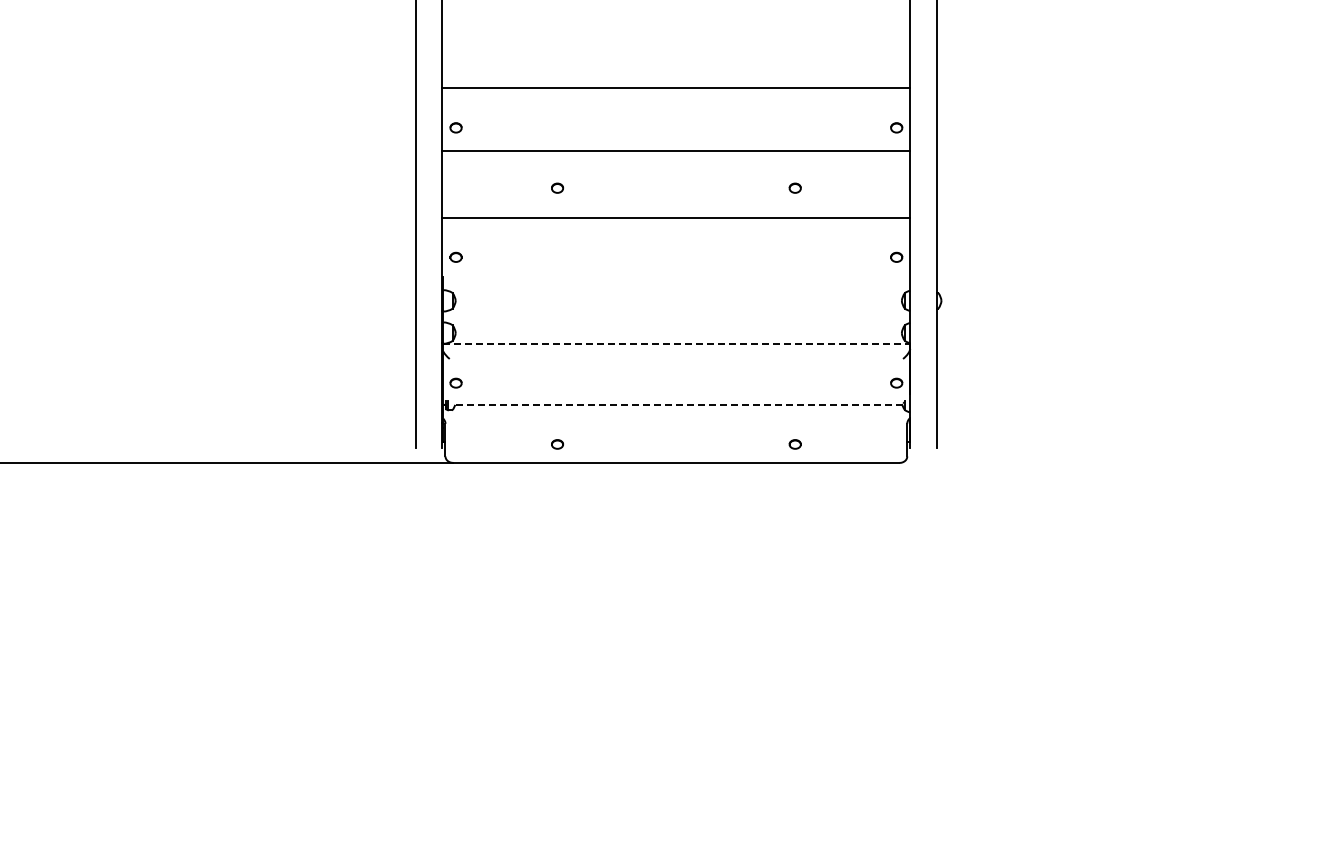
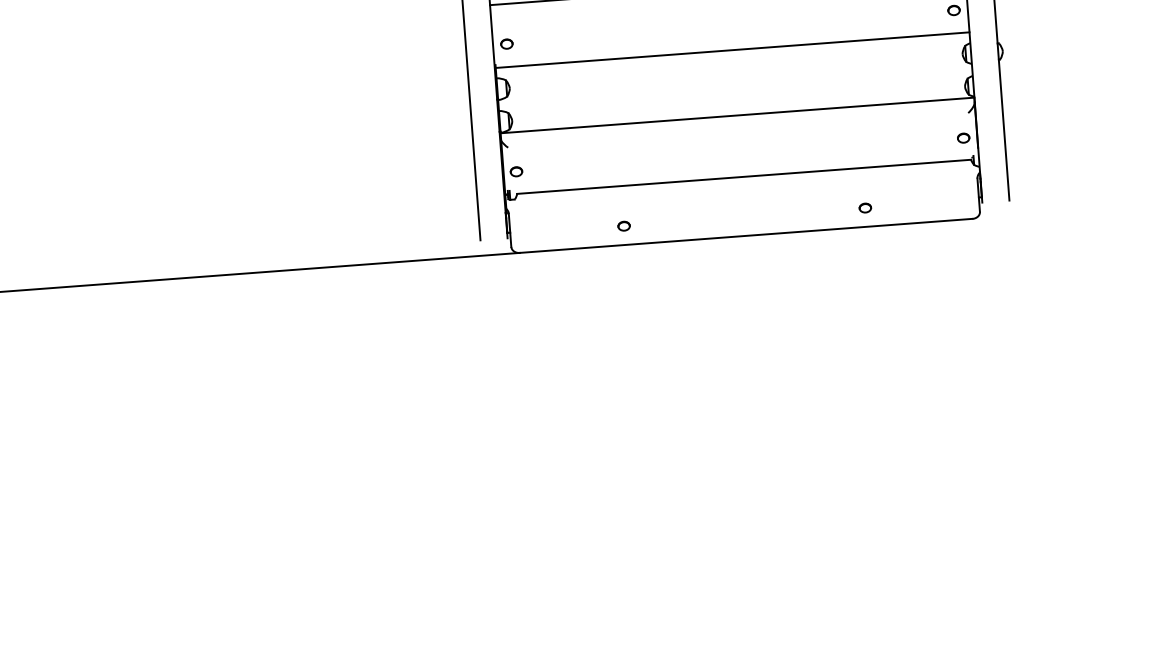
line: (676, 279) -> (732, 49), added
line: (677, 344) -> (738, 115), dashed -> solid
line: (678, 404) -> (743, 176), dashed -> solid

